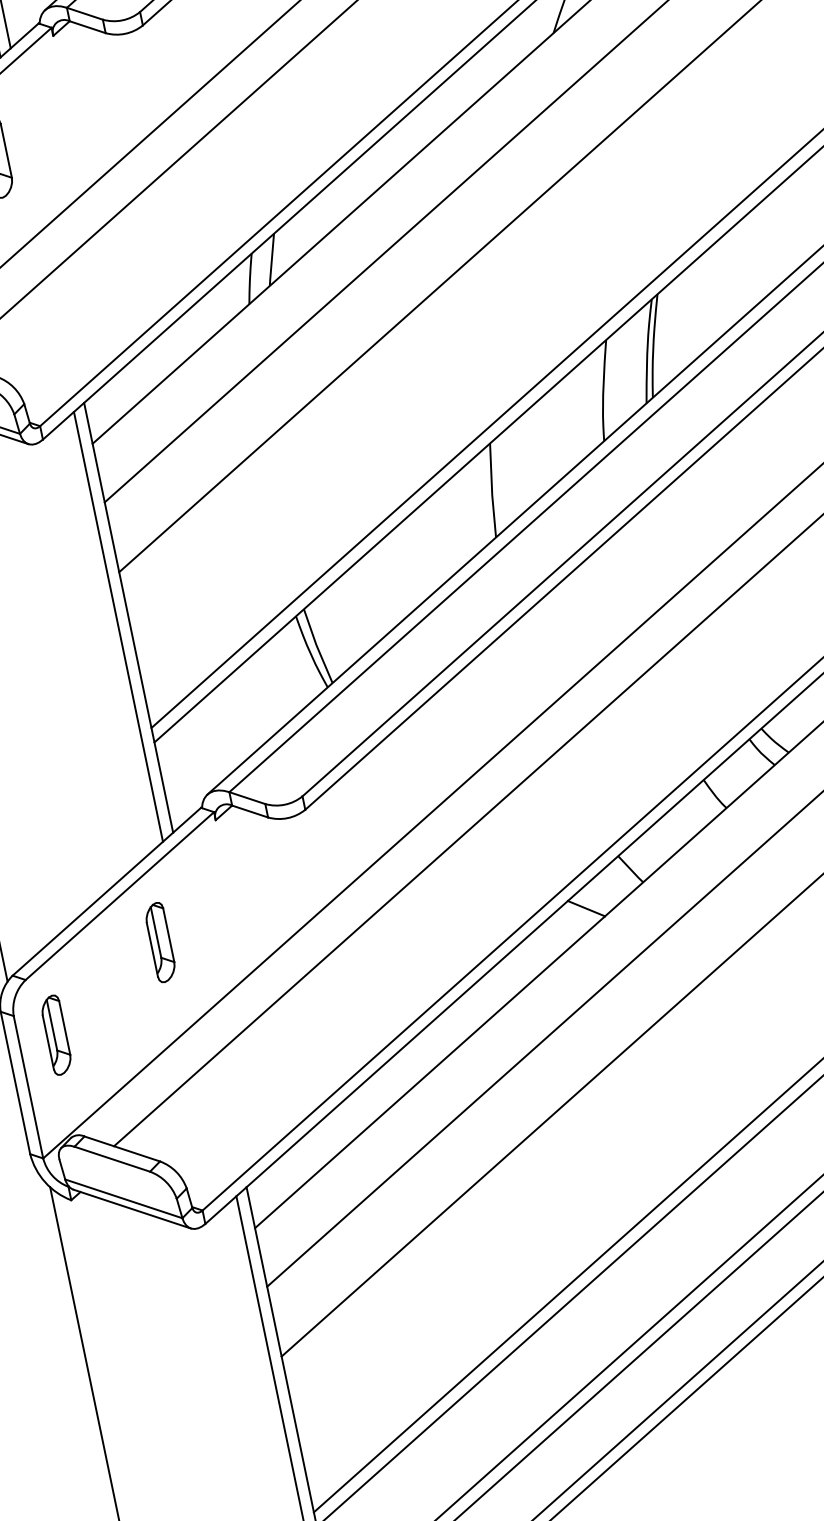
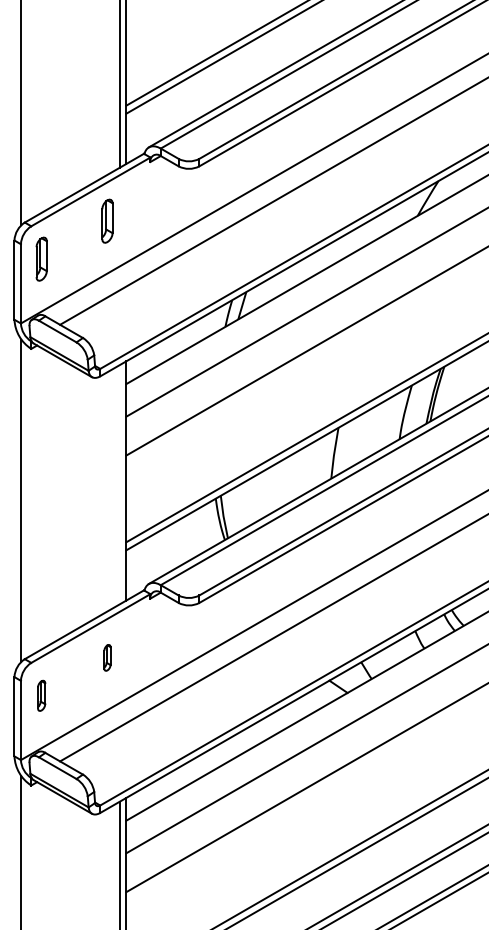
line: (117, 626) -> (119, 484), removed
part: (160, 941) -> (107, 657), size x0.6
part: (56, 1034) -> (41, 695), size x0.7

